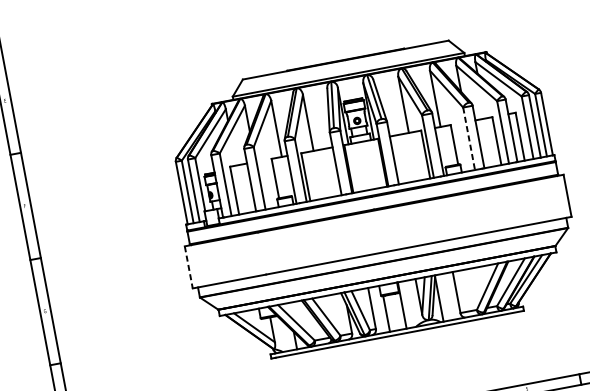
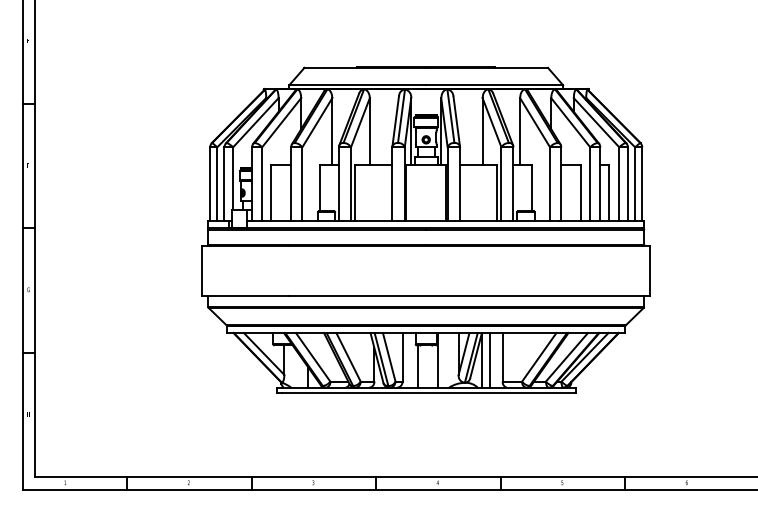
line: (469, 138) -> (550, 184), dashed -> solid
line: (189, 267) -> (202, 270), dashed -> solid
line: (446, 297) -> (490, 360), added

